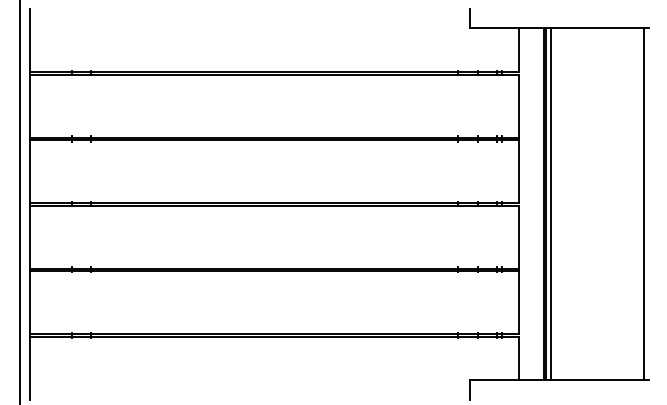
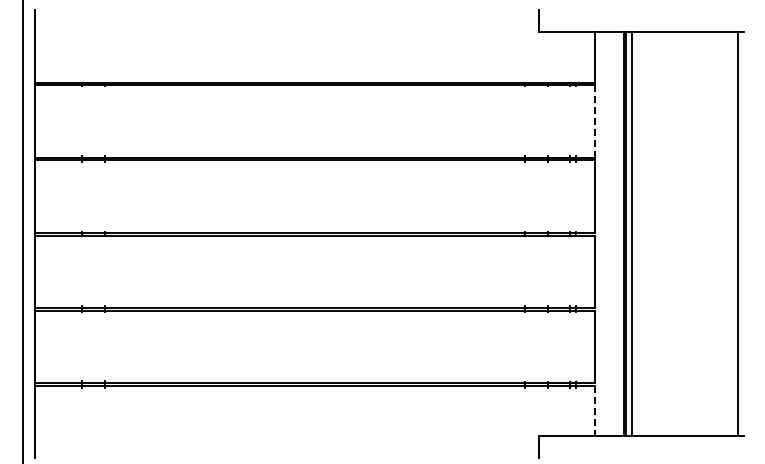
line: (519, 106) -> (595, 121), solid -> dashed
line: (519, 359) -> (595, 411), solid -> dashed

